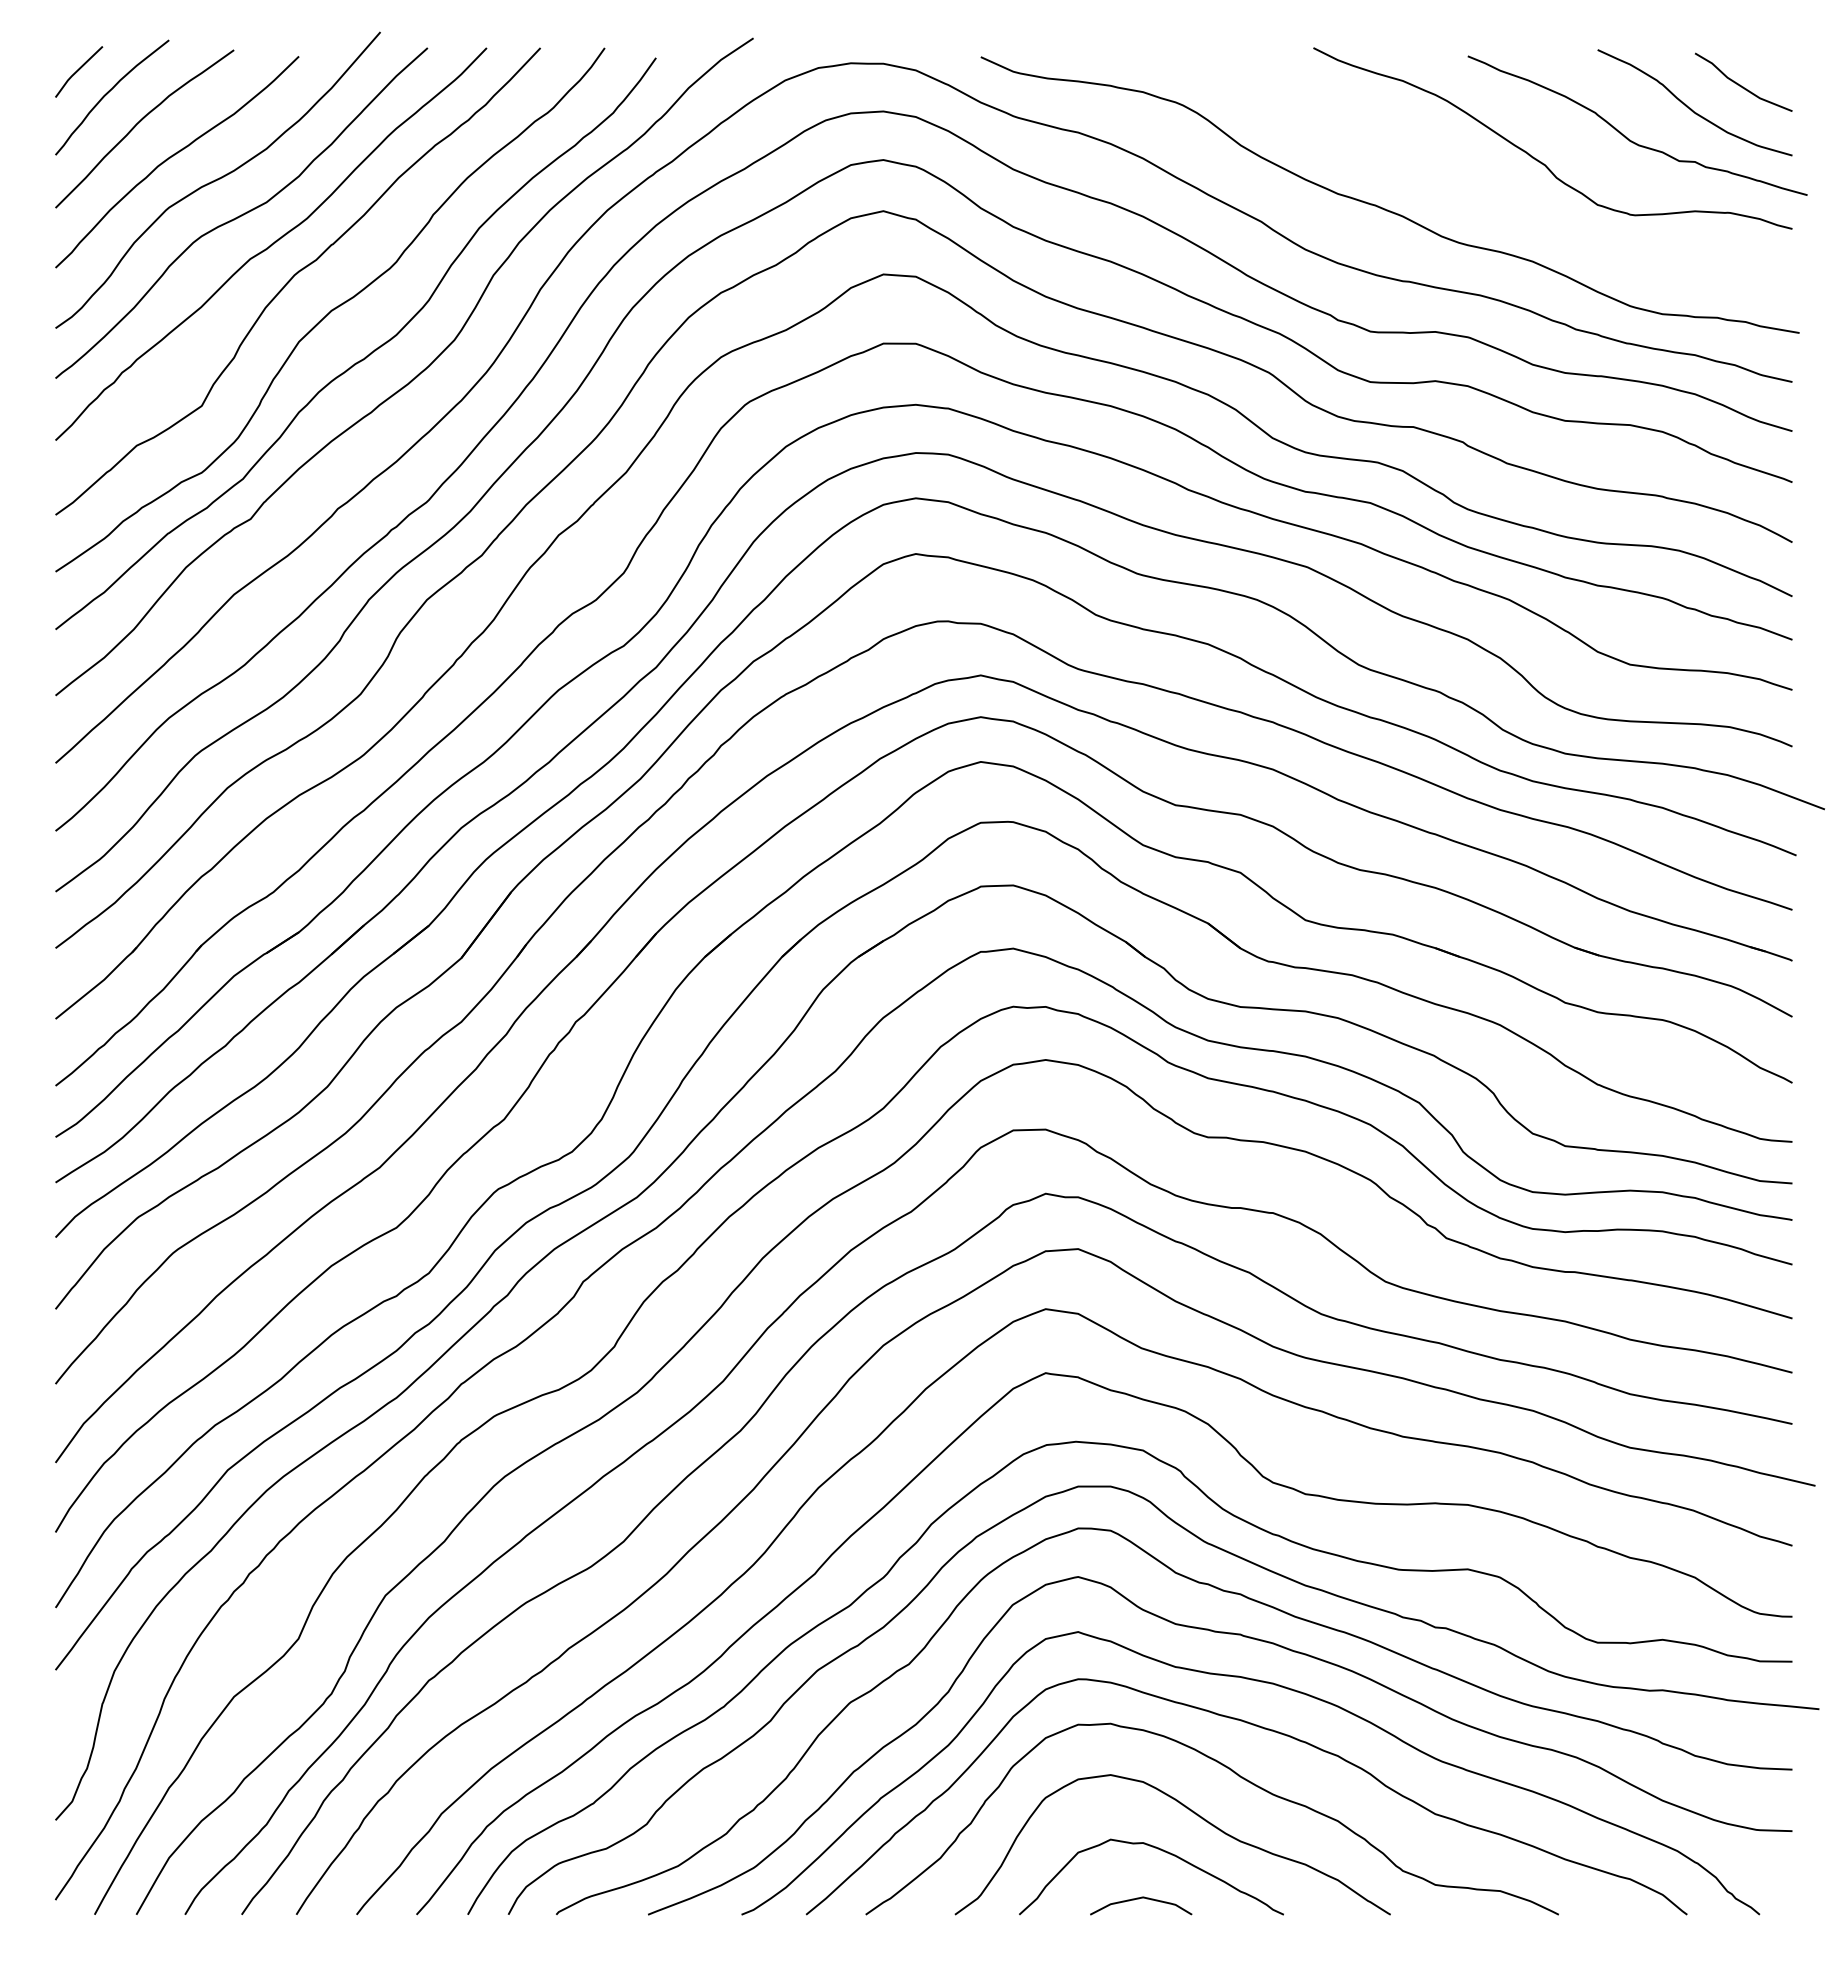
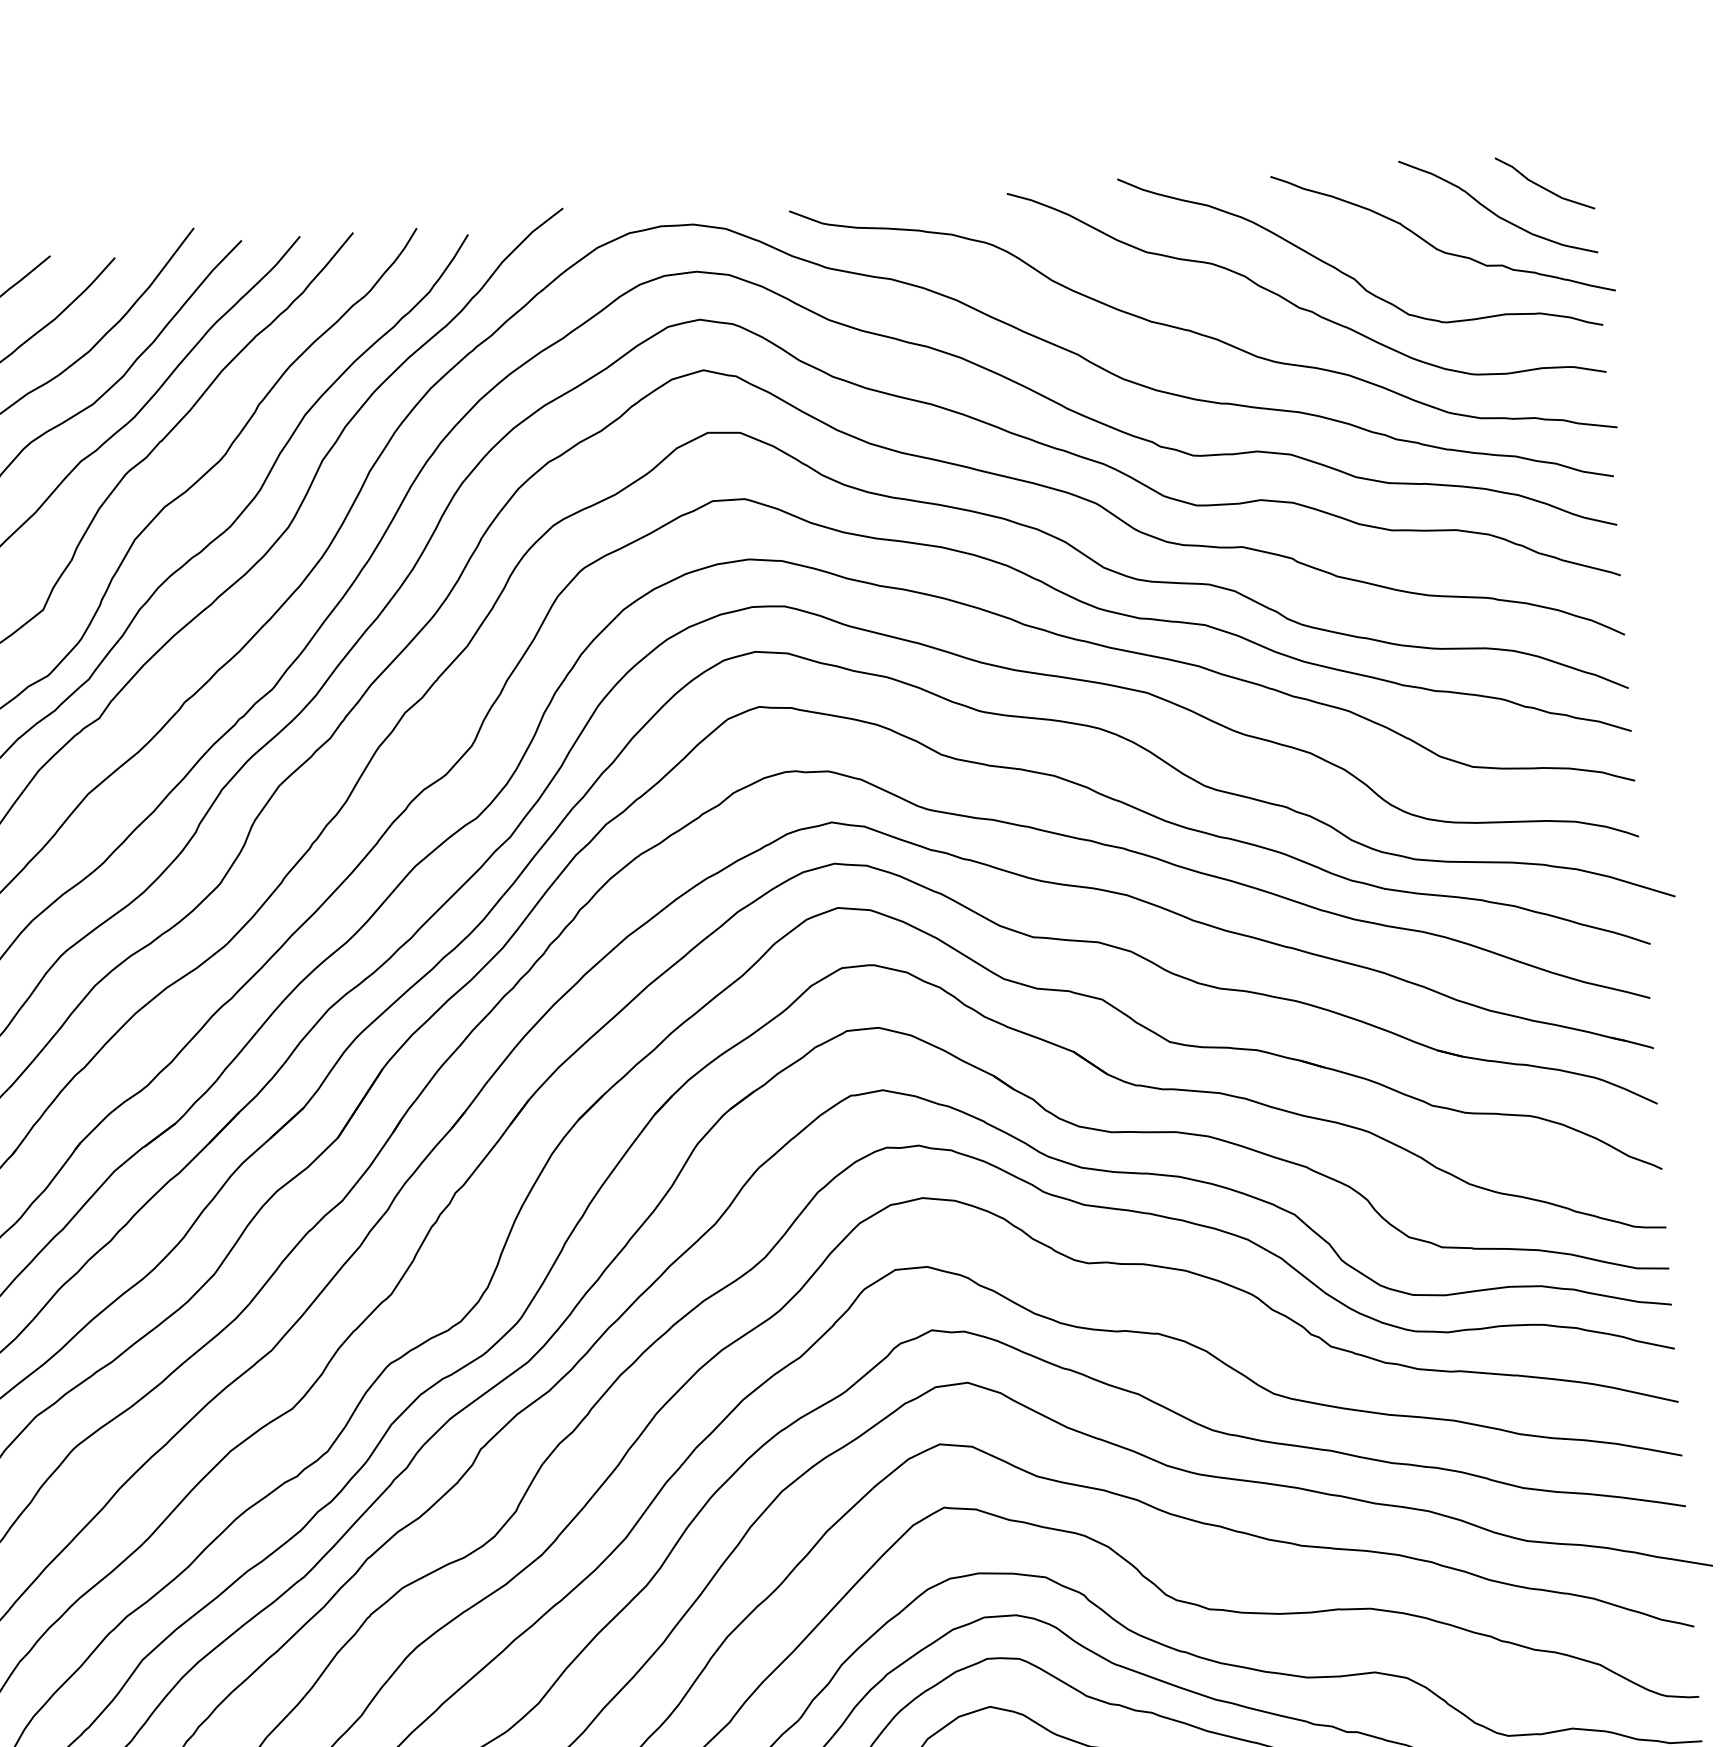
curve: (1484, 186) -> (1295, 304), added

